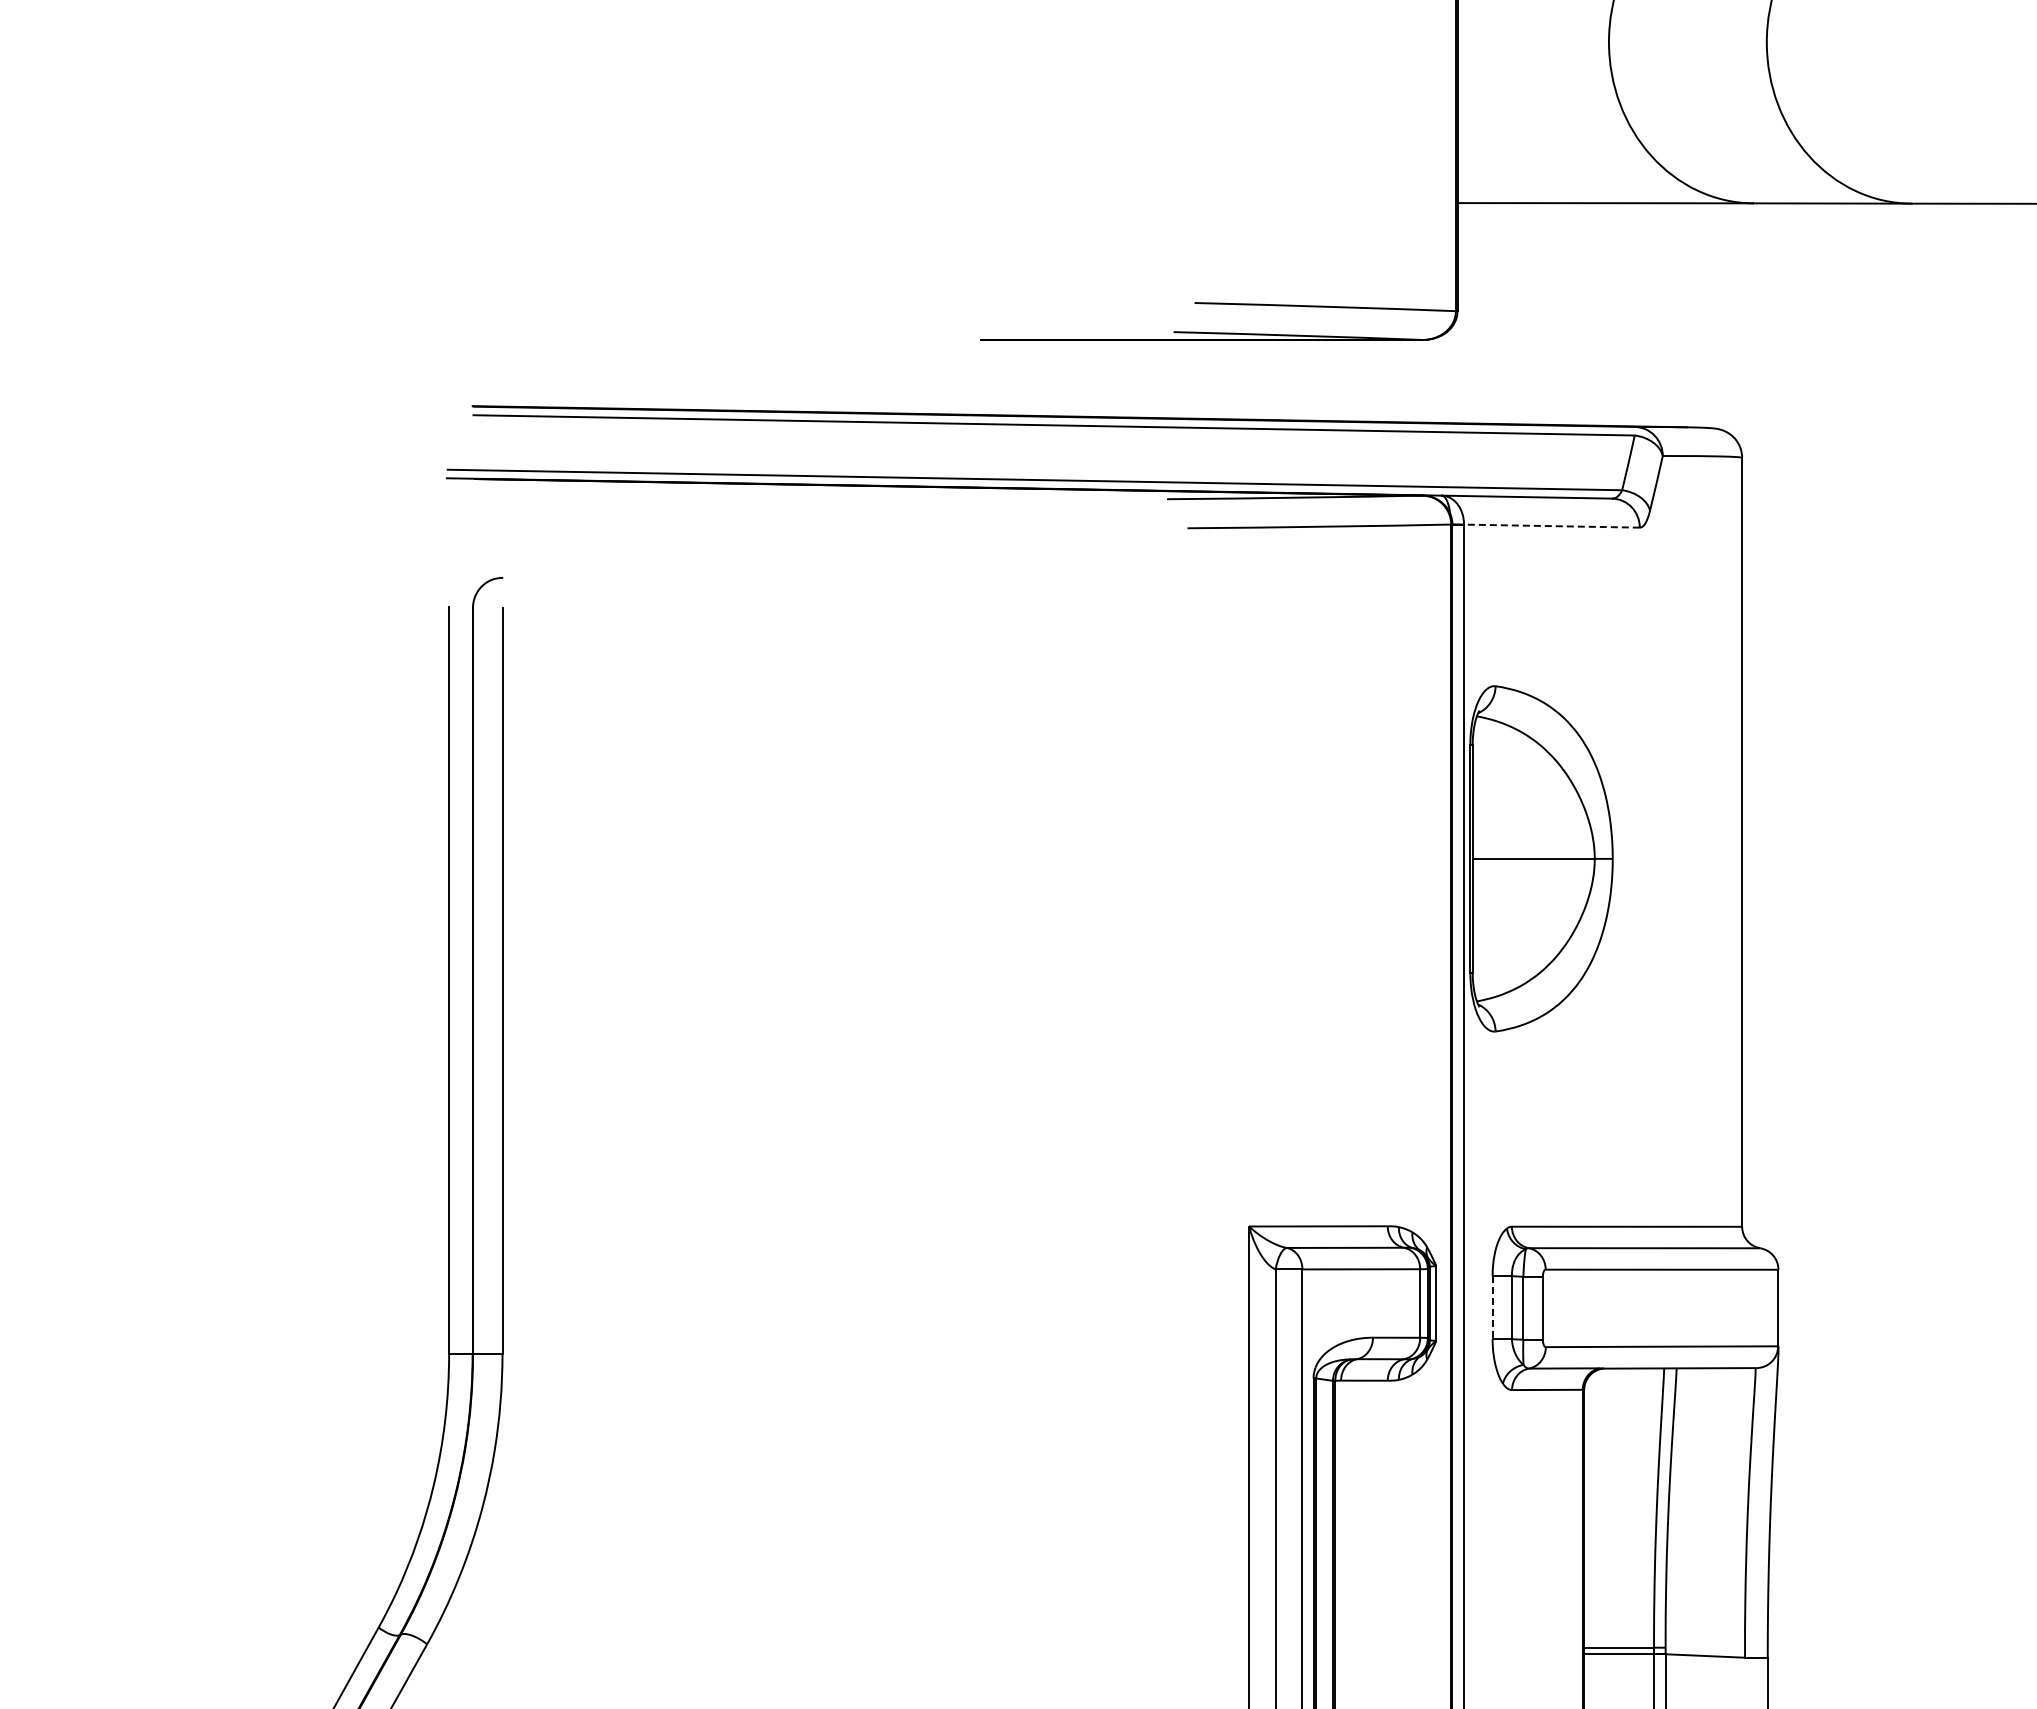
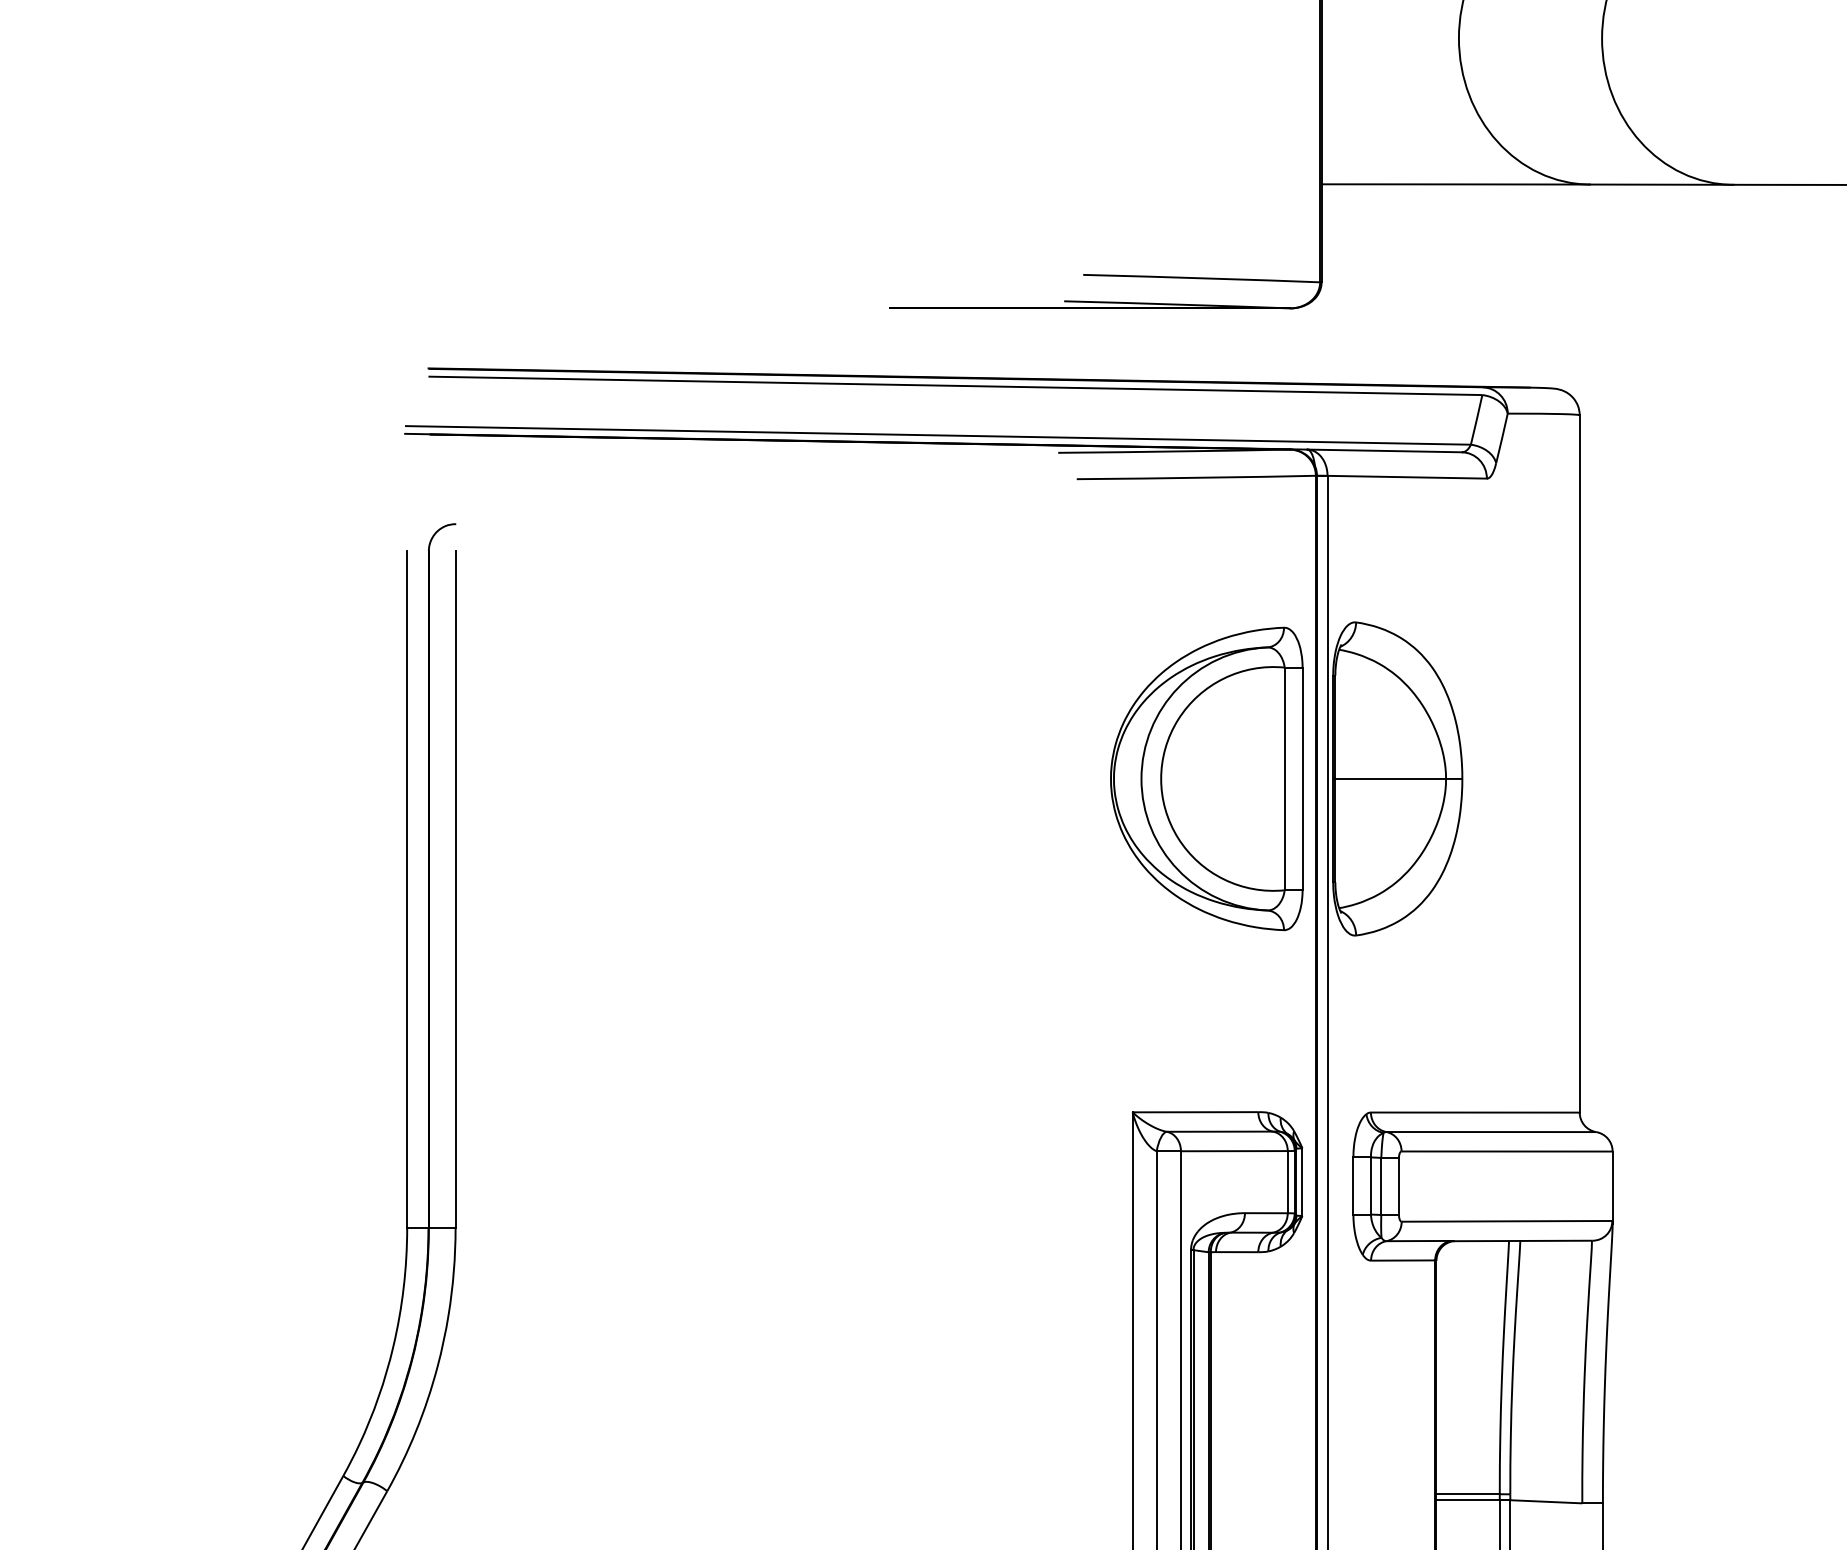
line: (1551, 526) -> (1406, 477), dashed -> solid
part: (1330, 858) -> (1206, 778), added
line: (1492, 1307) -> (1353, 1185), dashed -> solid

